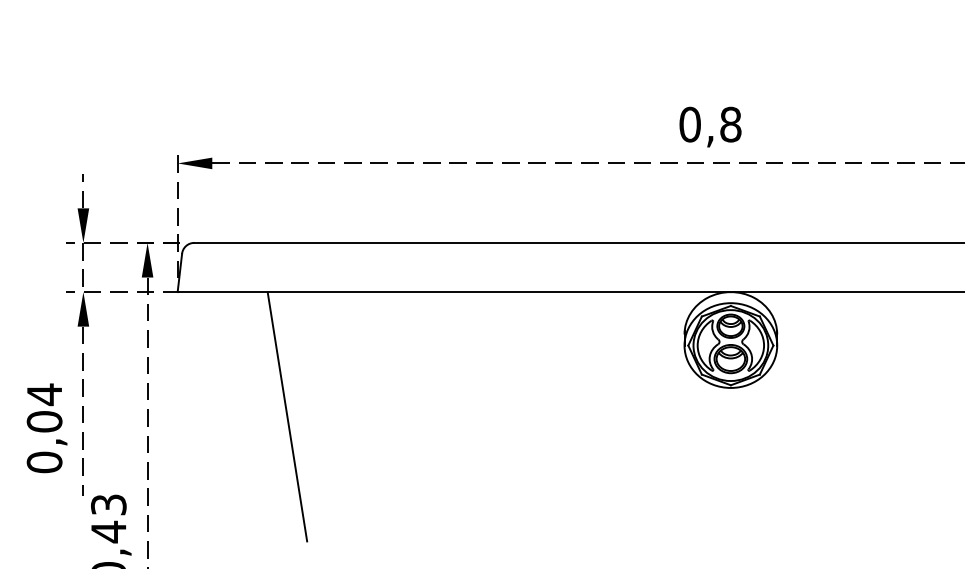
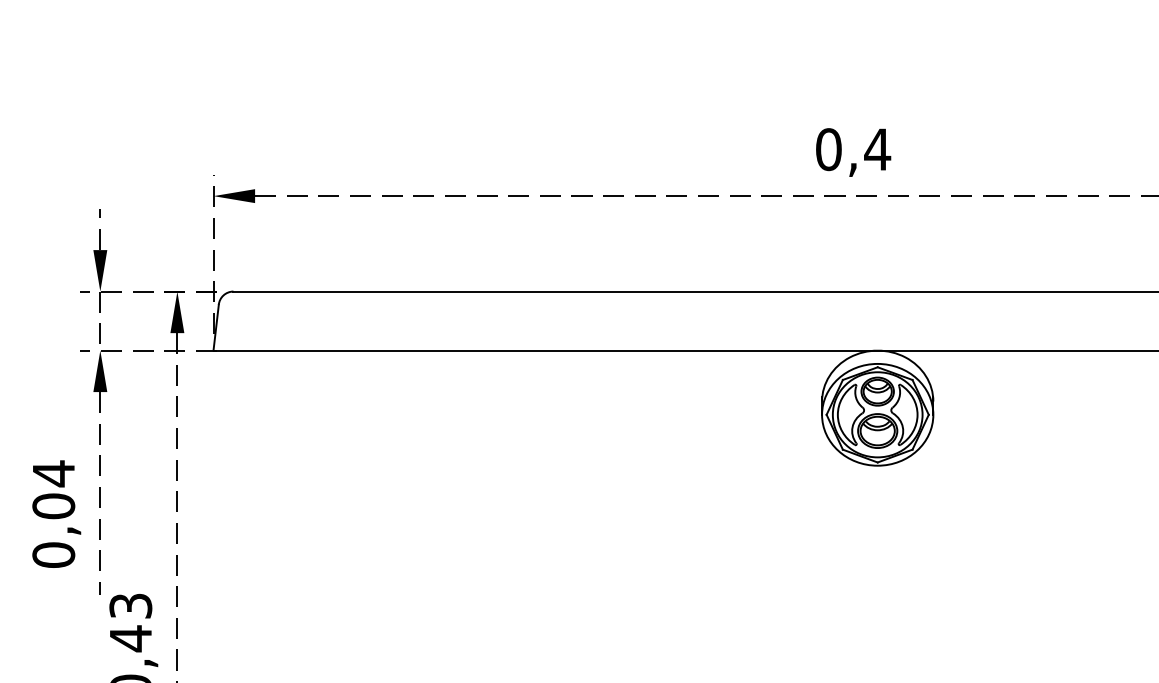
text: (730, 124) -> (877, 149), 0,8 -> 0,4
line: (286, 416) -> (344, 499), removed

